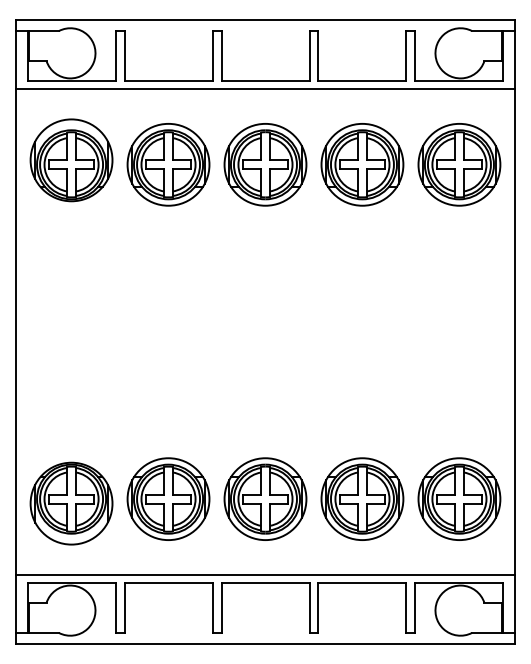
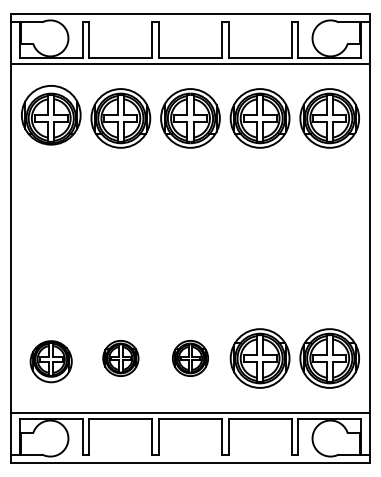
part: (168, 498) -> (120, 358), size x0.6
part: (265, 498) -> (190, 358), size x0.6
part: (71, 503) -> (51, 361), size x0.7

